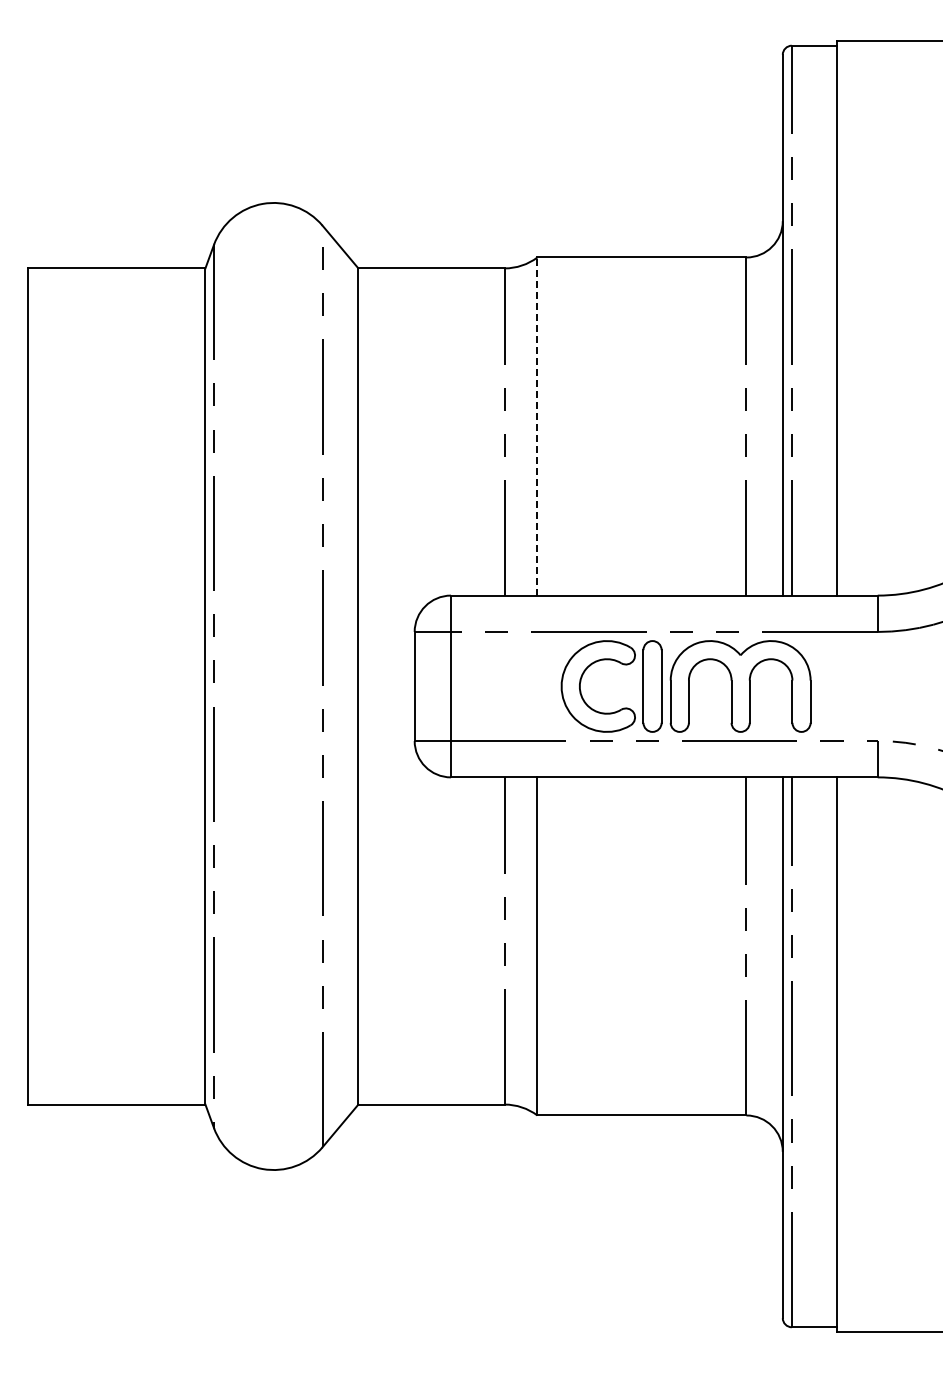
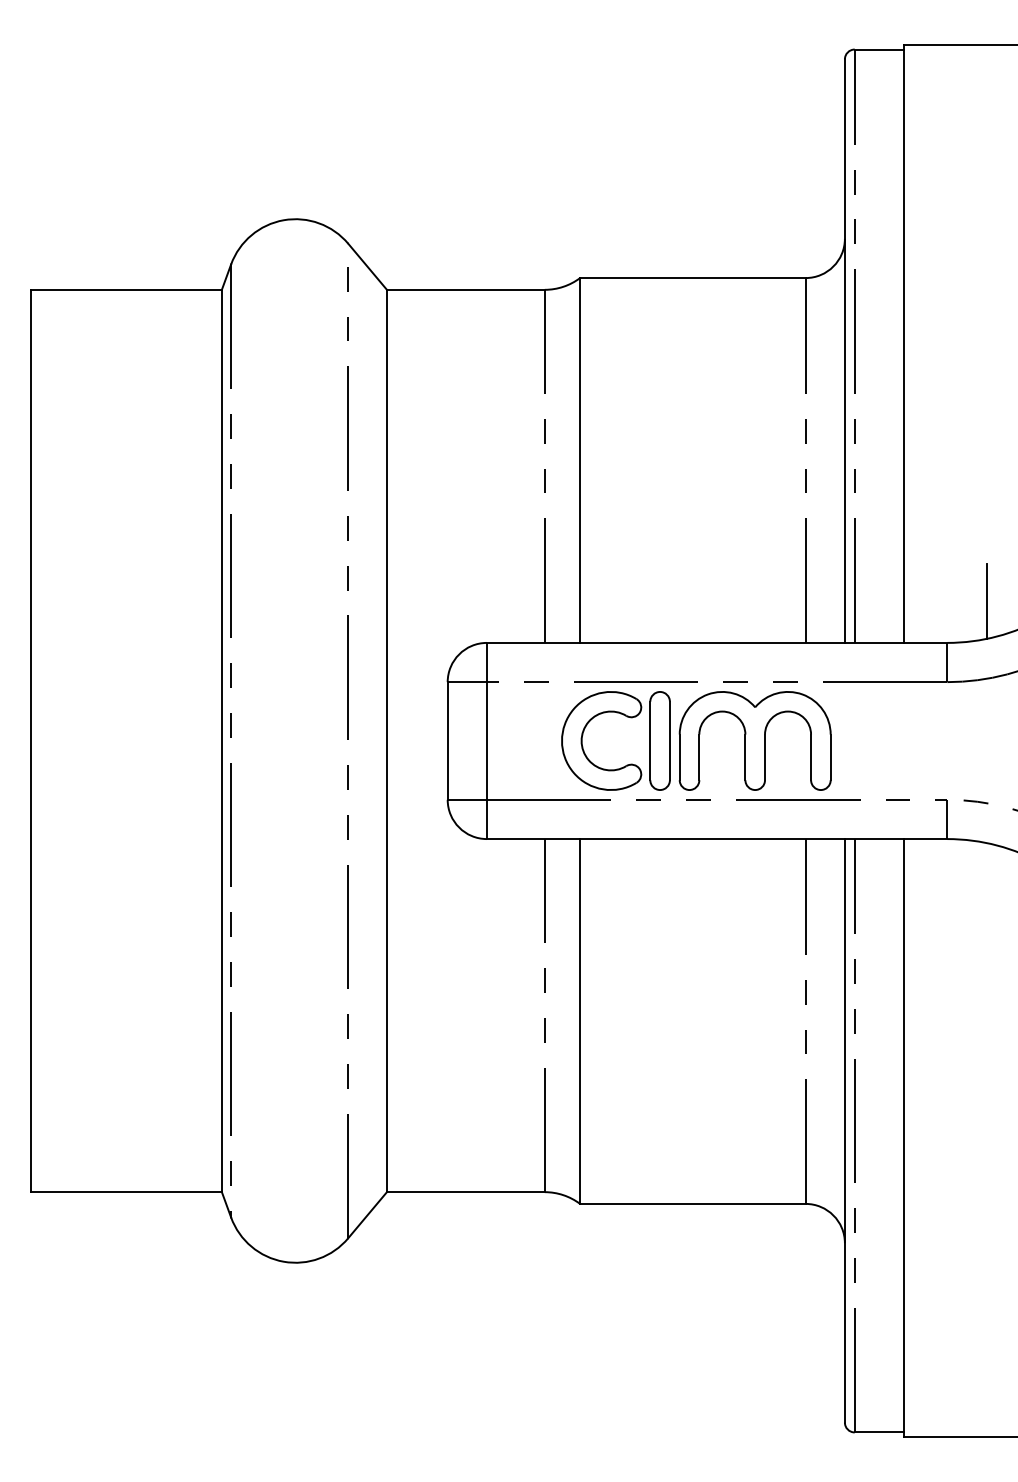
line: (537, 426) -> (580, 460), dashed -> solid
line: (914, 556) -> (987, 600), added
part: (685, 686) -> (695, 741), moved

